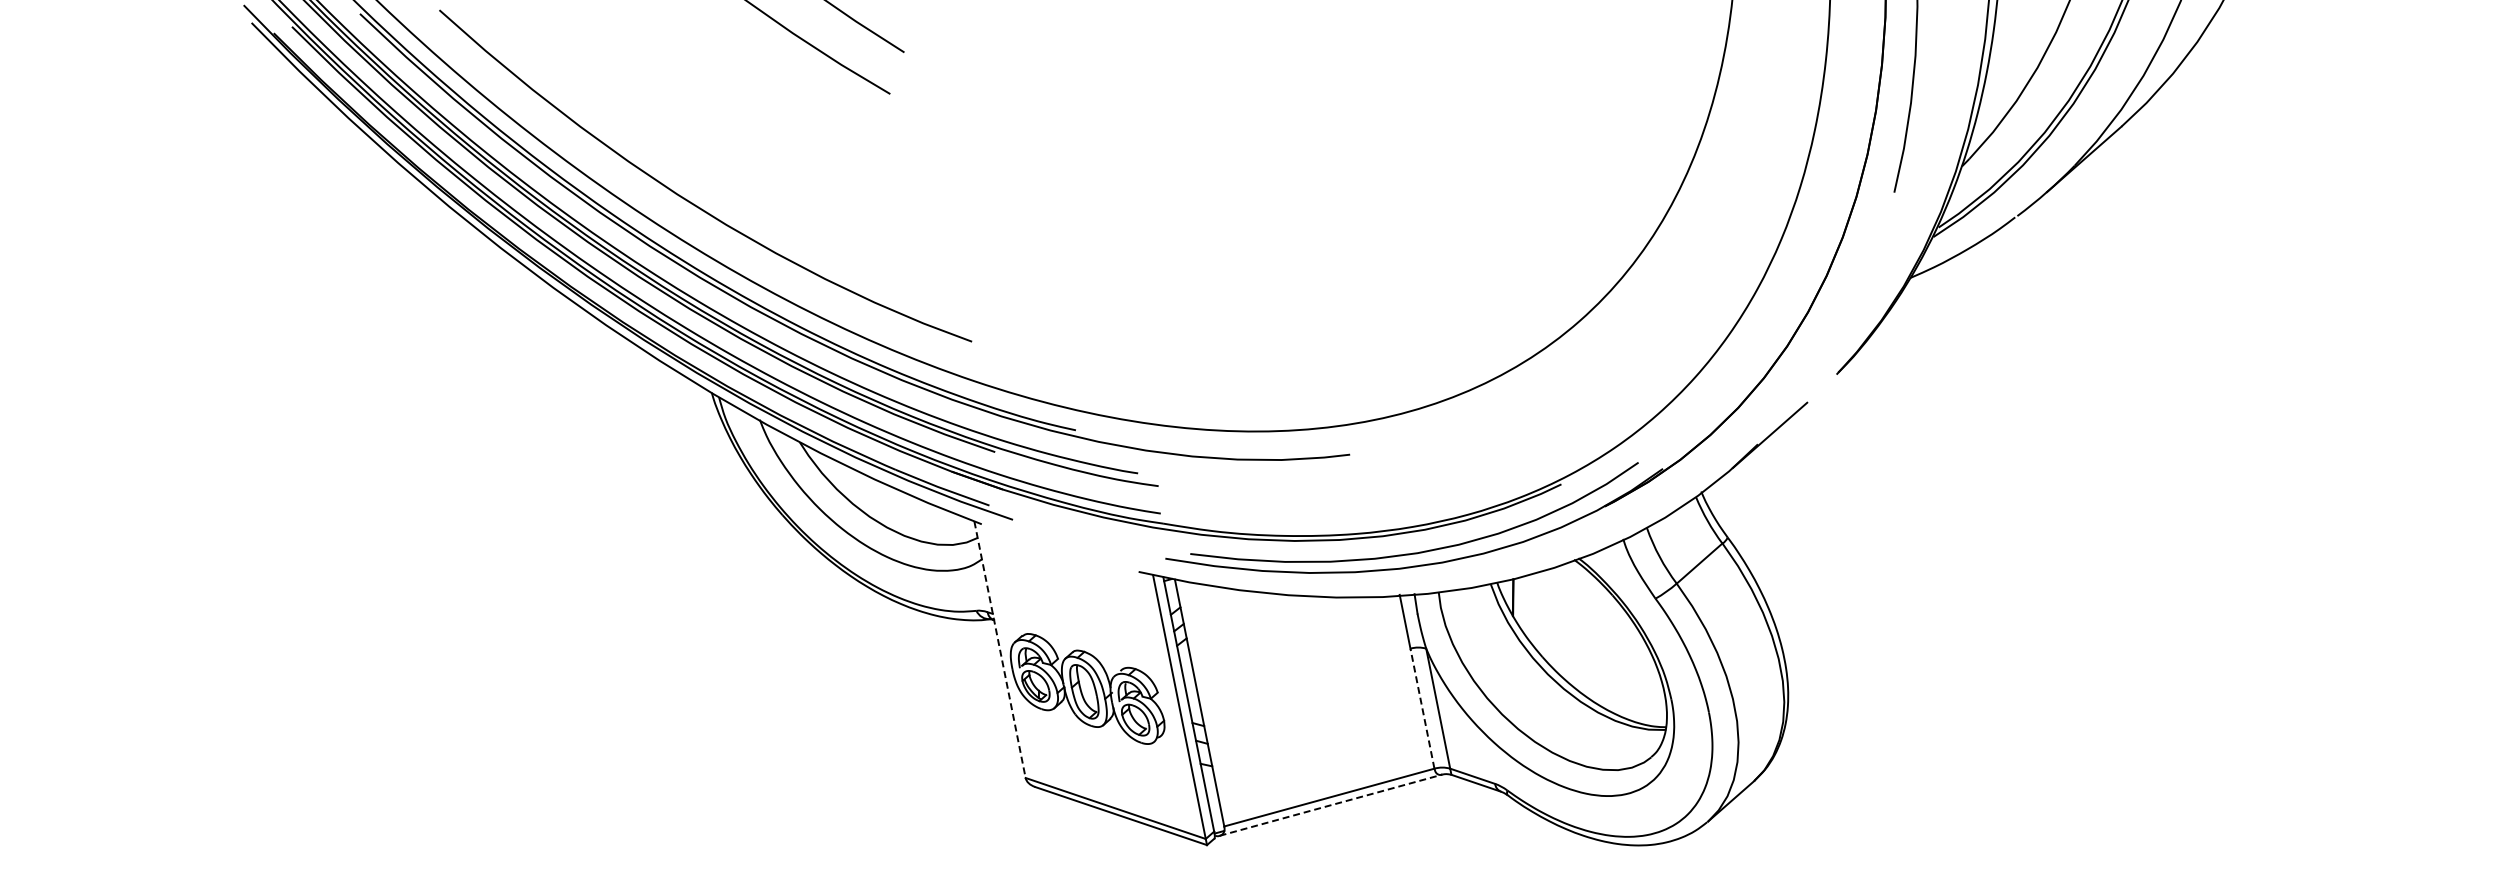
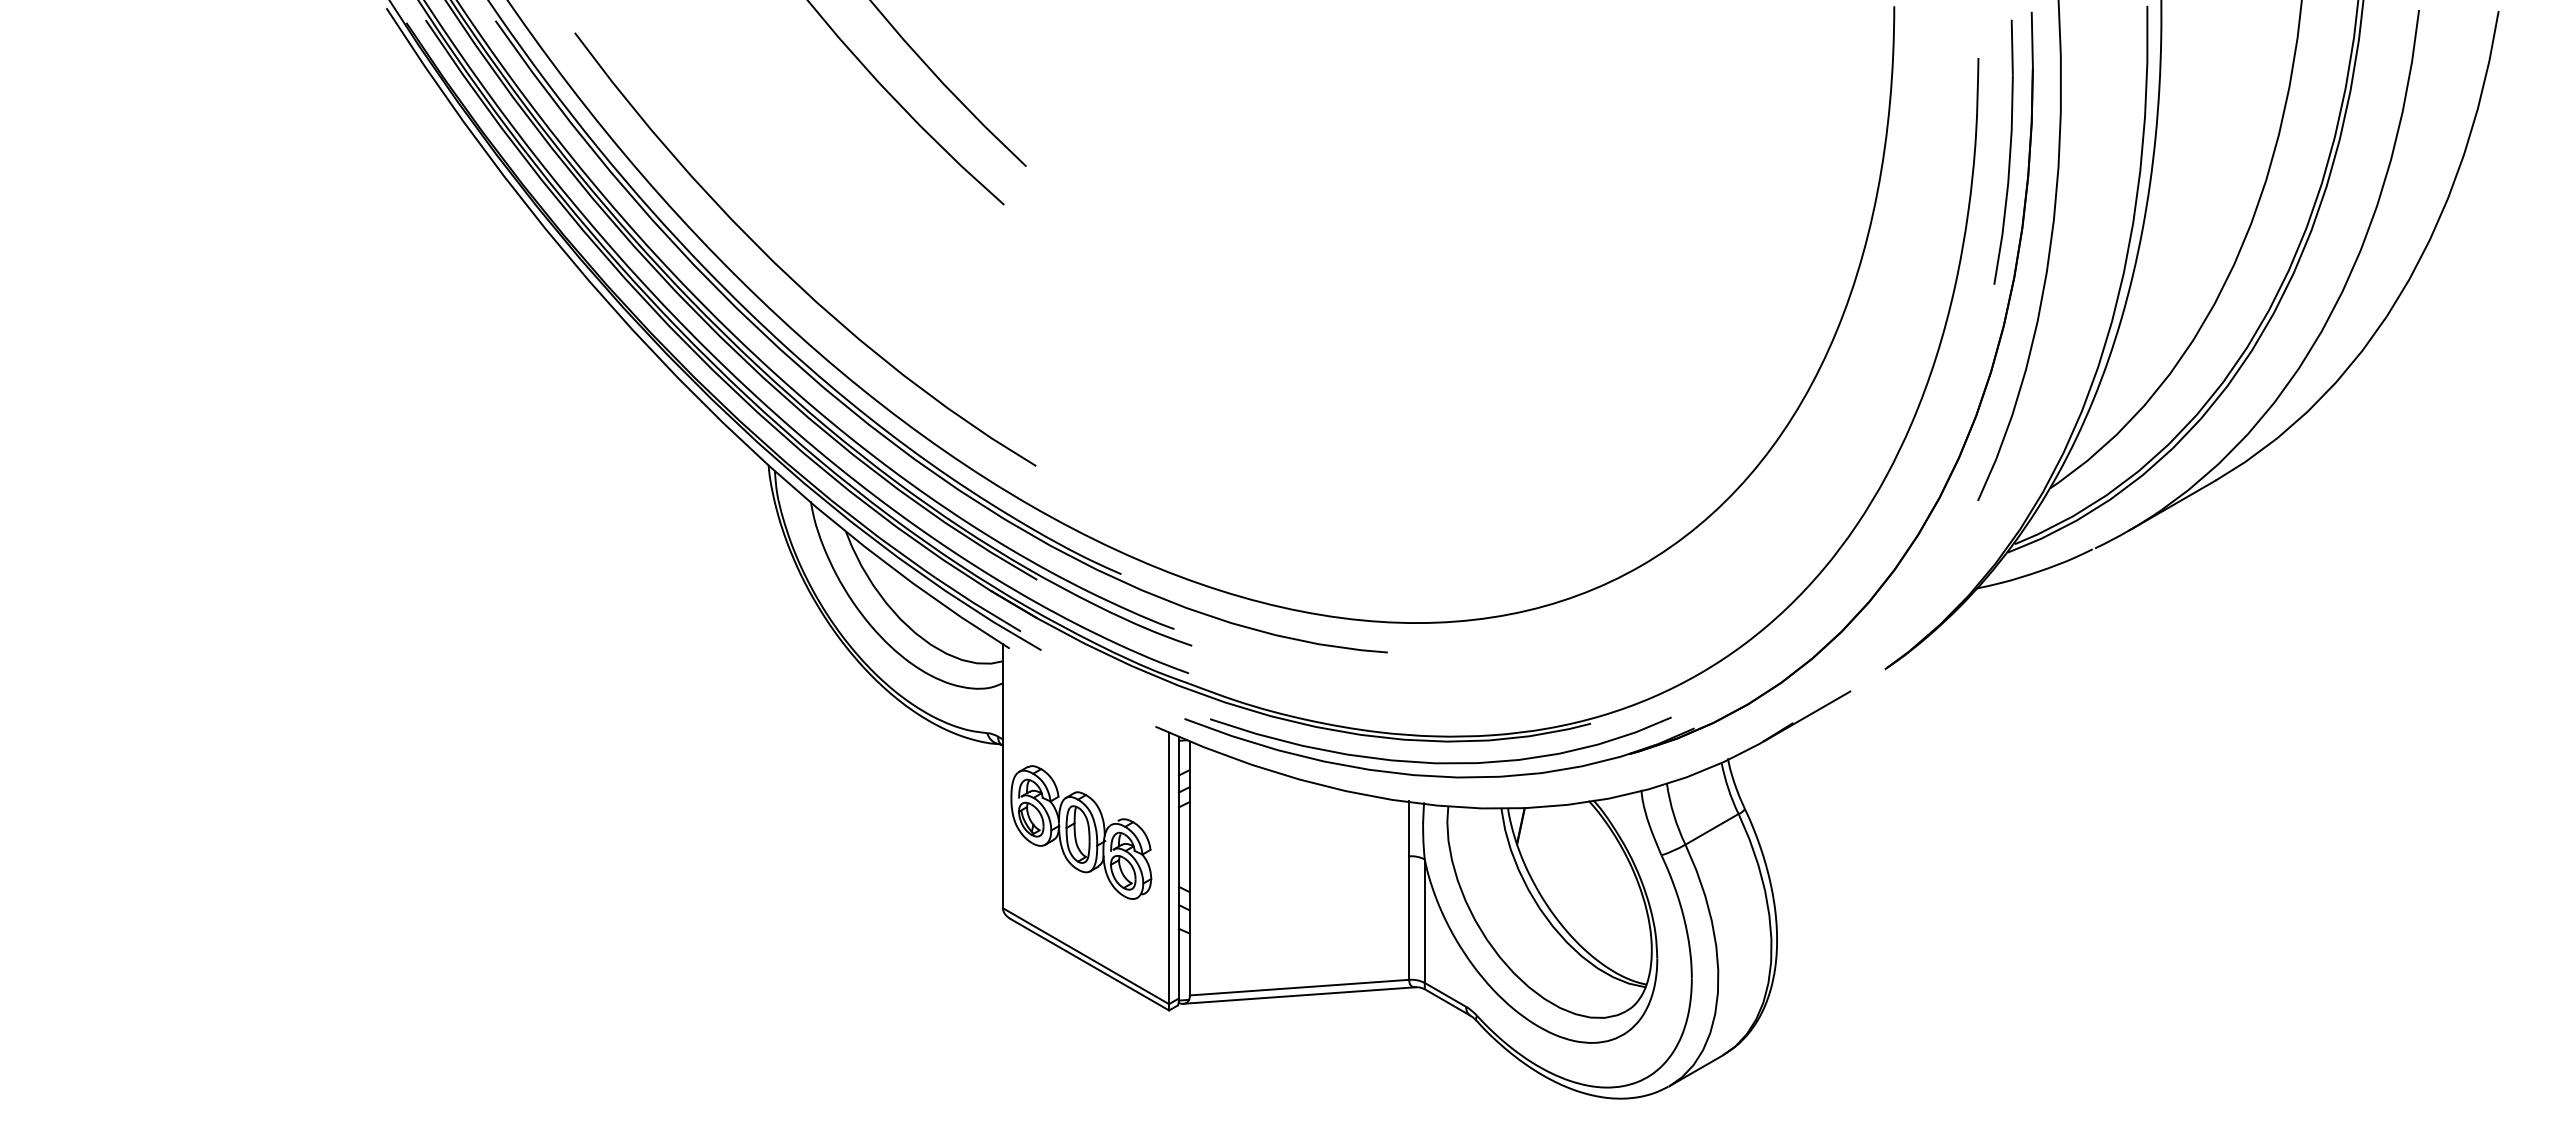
line: (999, 650) -> (1002, 776), dashed -> solid
line: (1422, 709) -> (1409, 918), dashed -> solid
line: (1330, 805) -> (1299, 995), dashed -> solid

